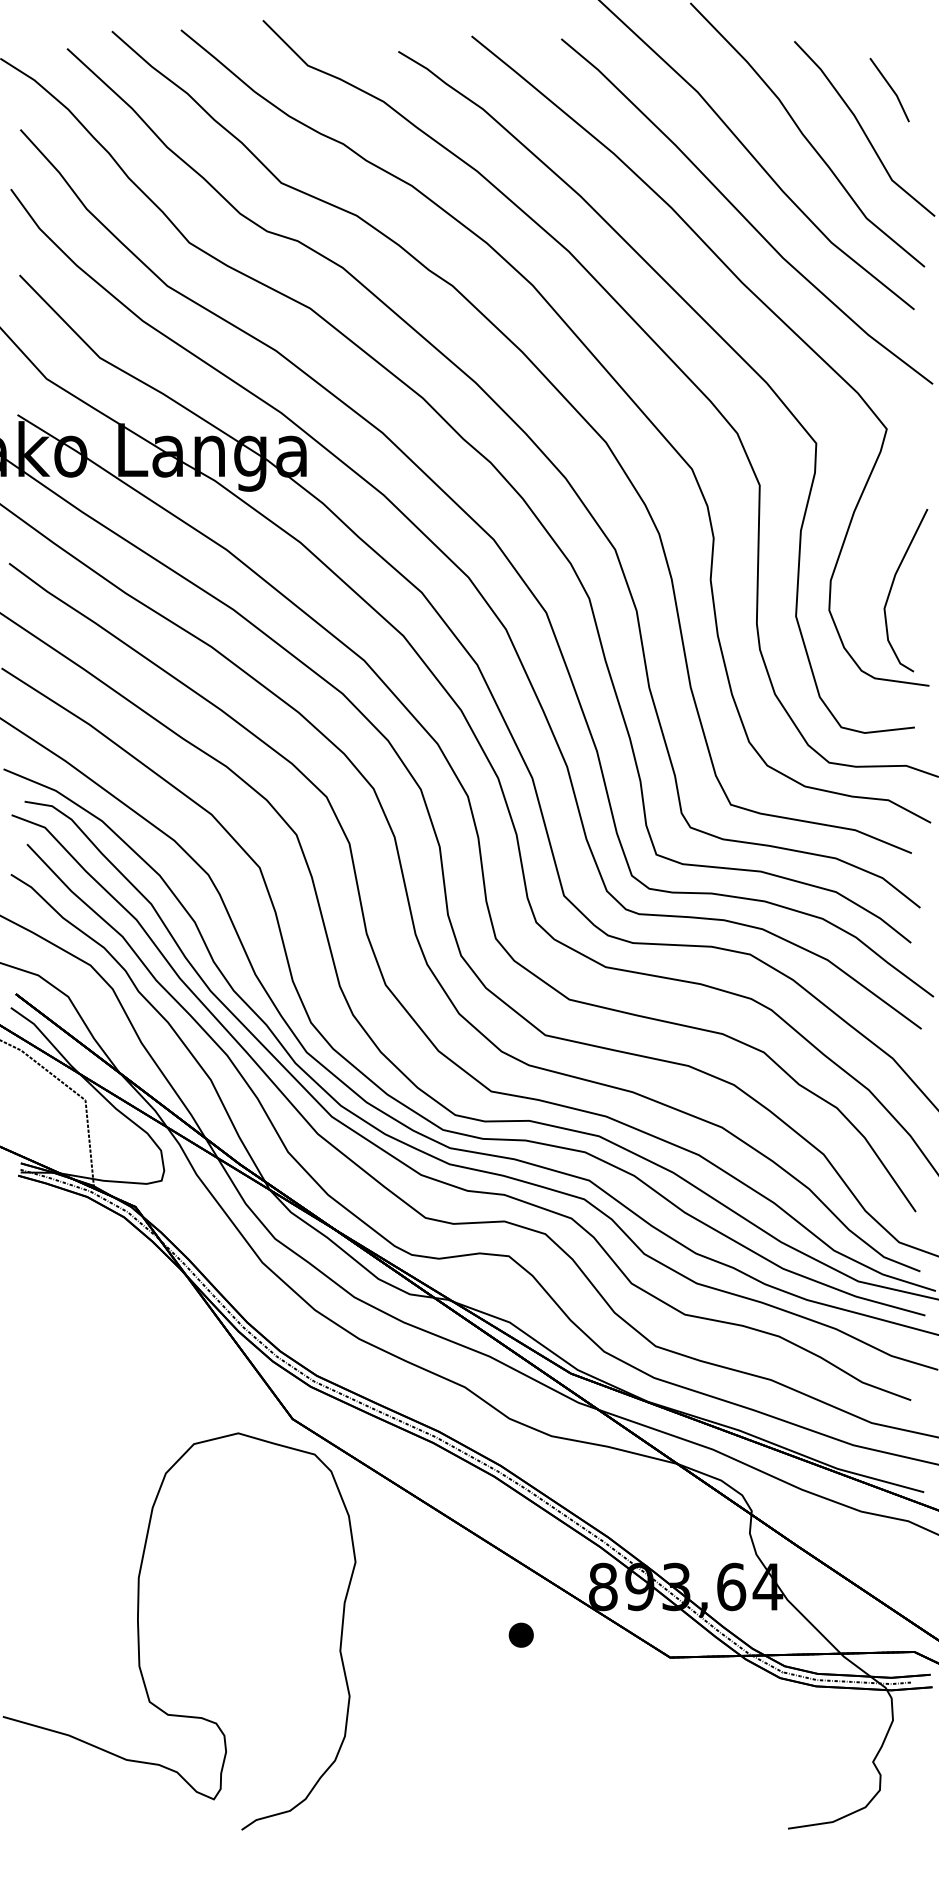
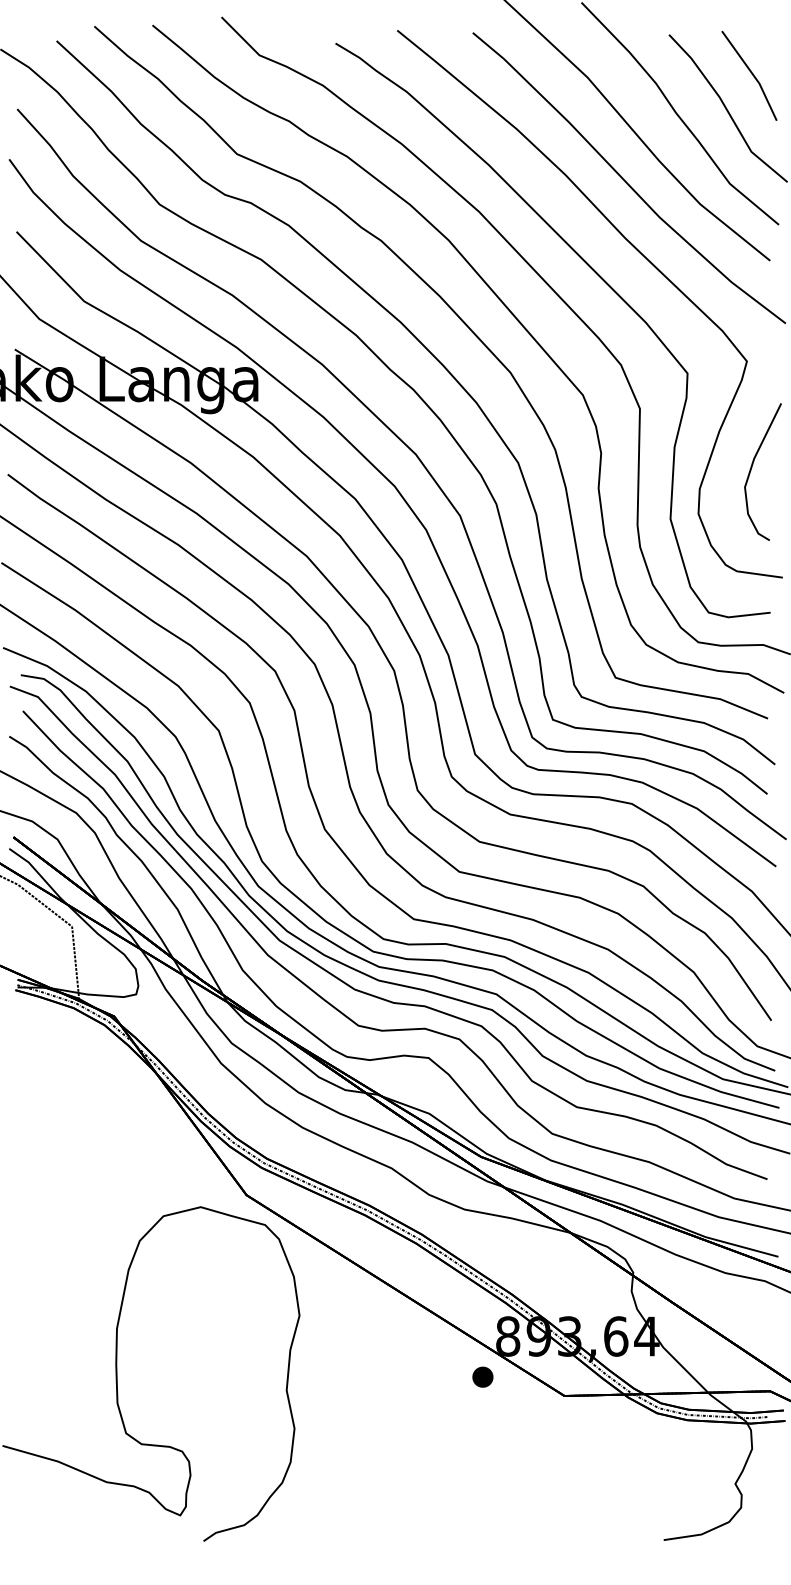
part: (889, 89) -> (749, 75), size x1.67
curve: (892, 587) -> (751, 469), moved
part: (520, 1634) -> (482, 1376), moved

